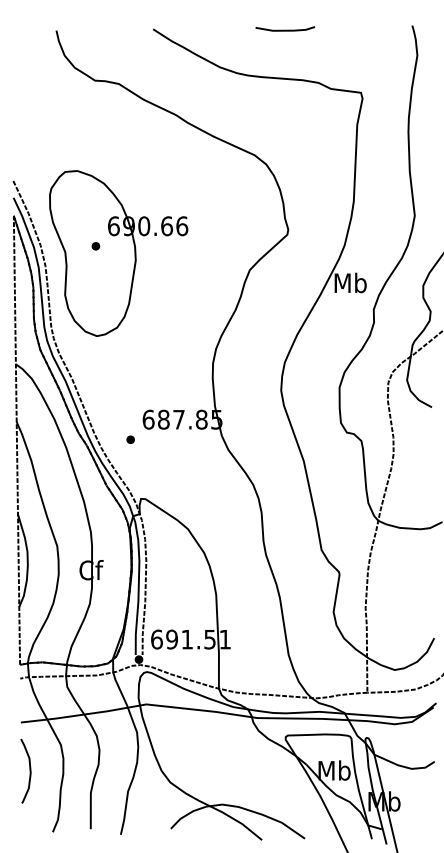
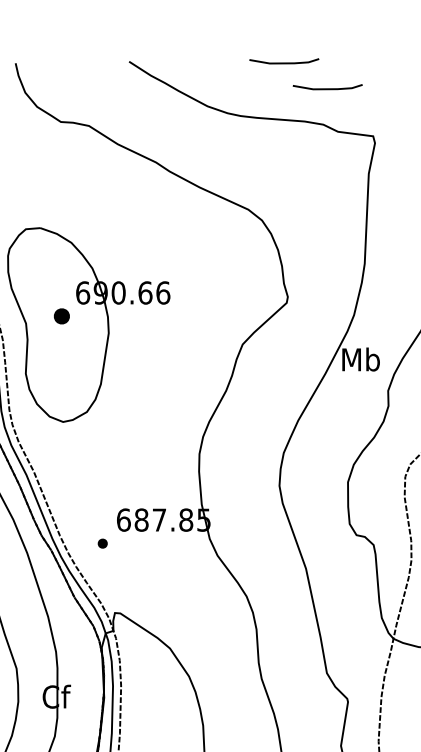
line: (322, 51) -> (327, 87), added
part: (95, 246) -> (61, 316), size x1.6

